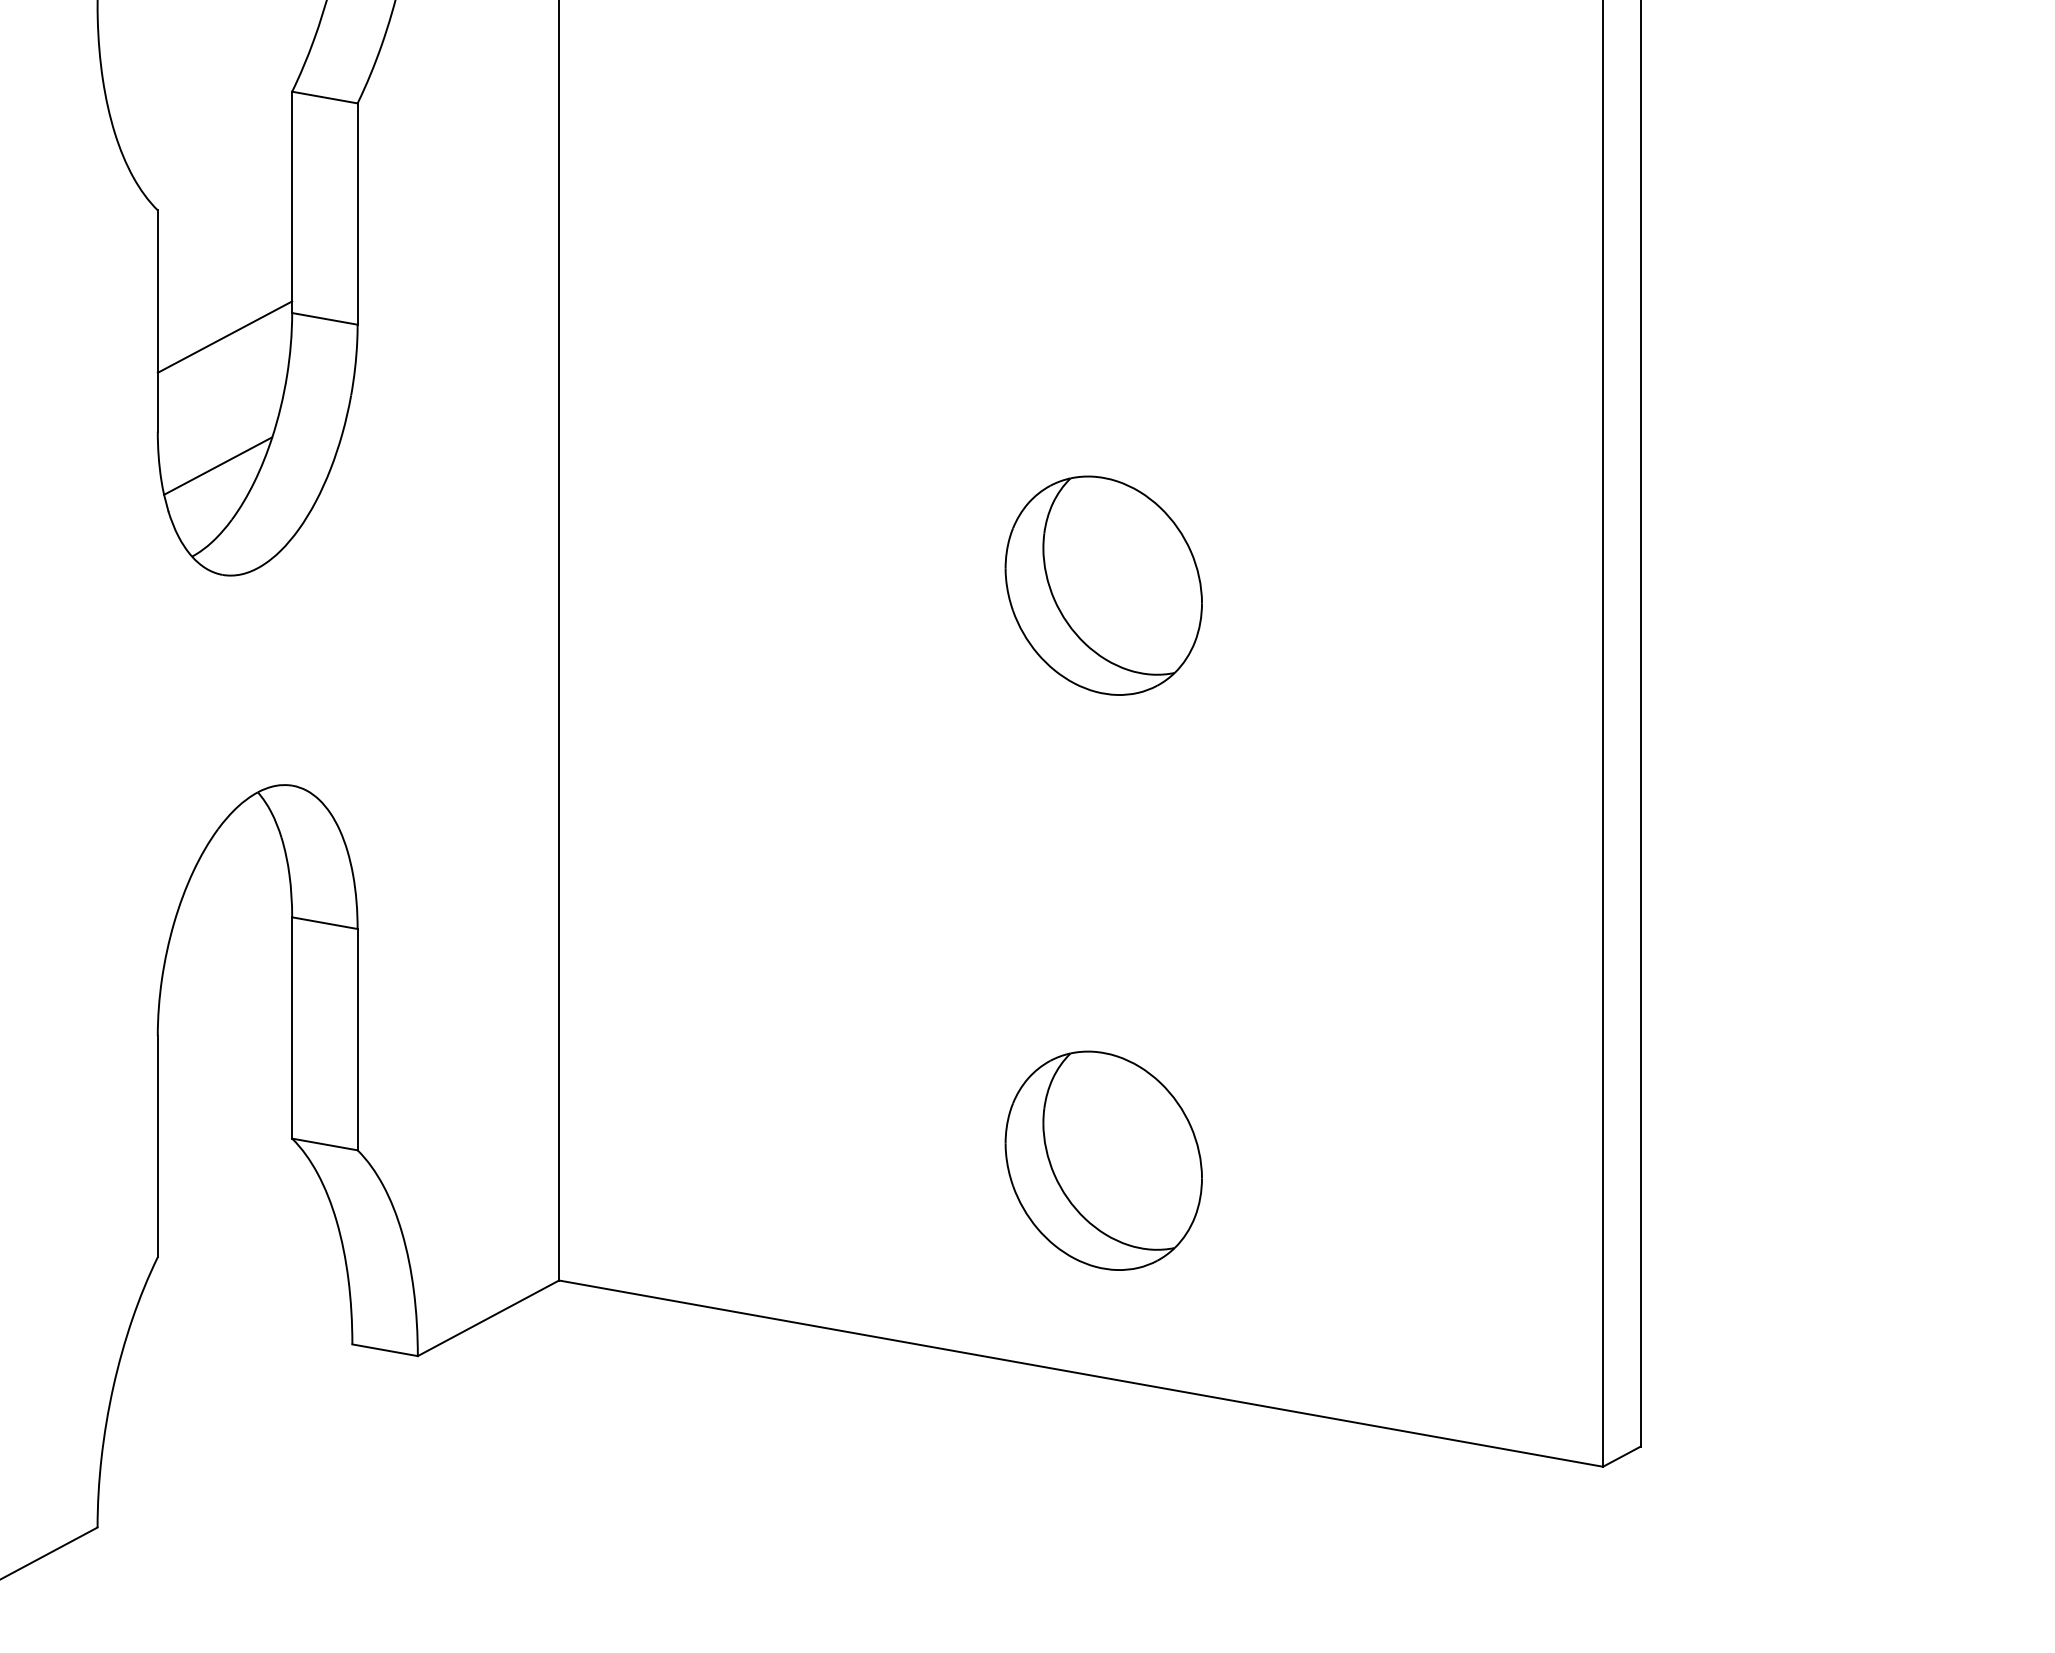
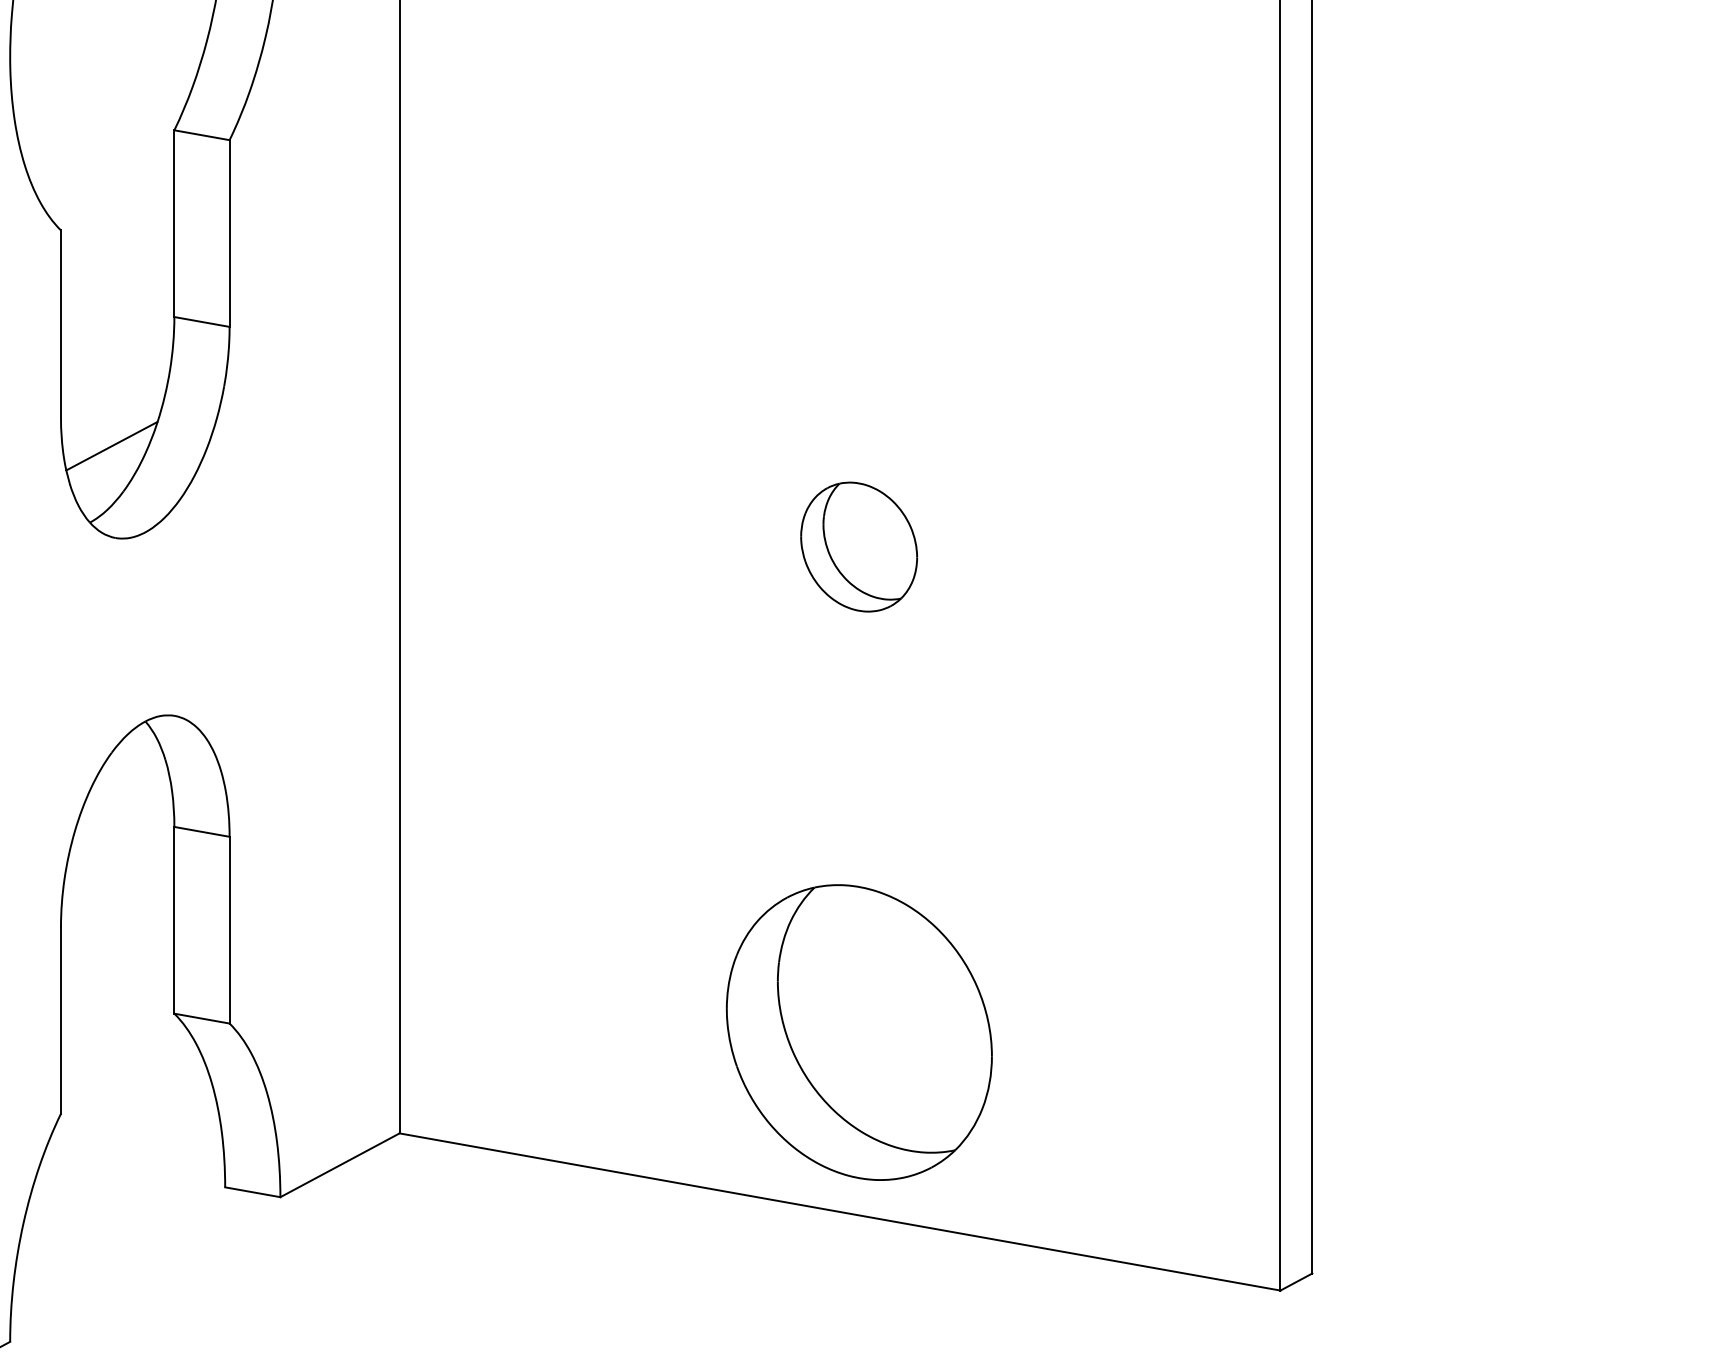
line: (224, 336) -> (117, 336), removed
part: (1103, 585) -> (858, 546), size x0.7
part: (1103, 1160) -> (858, 1032), size x1.6

